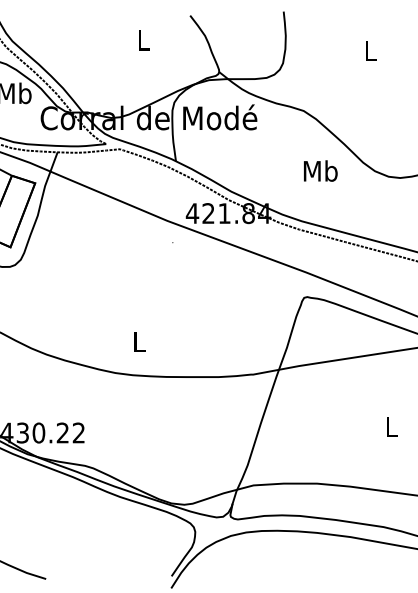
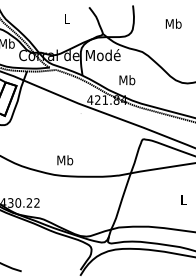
text: (370, 50) -> (173, 23), L -> Mb
text: (321, 171) -> (127, 80), moved
text: (139, 342) -> (65, 160), L -> Mb

